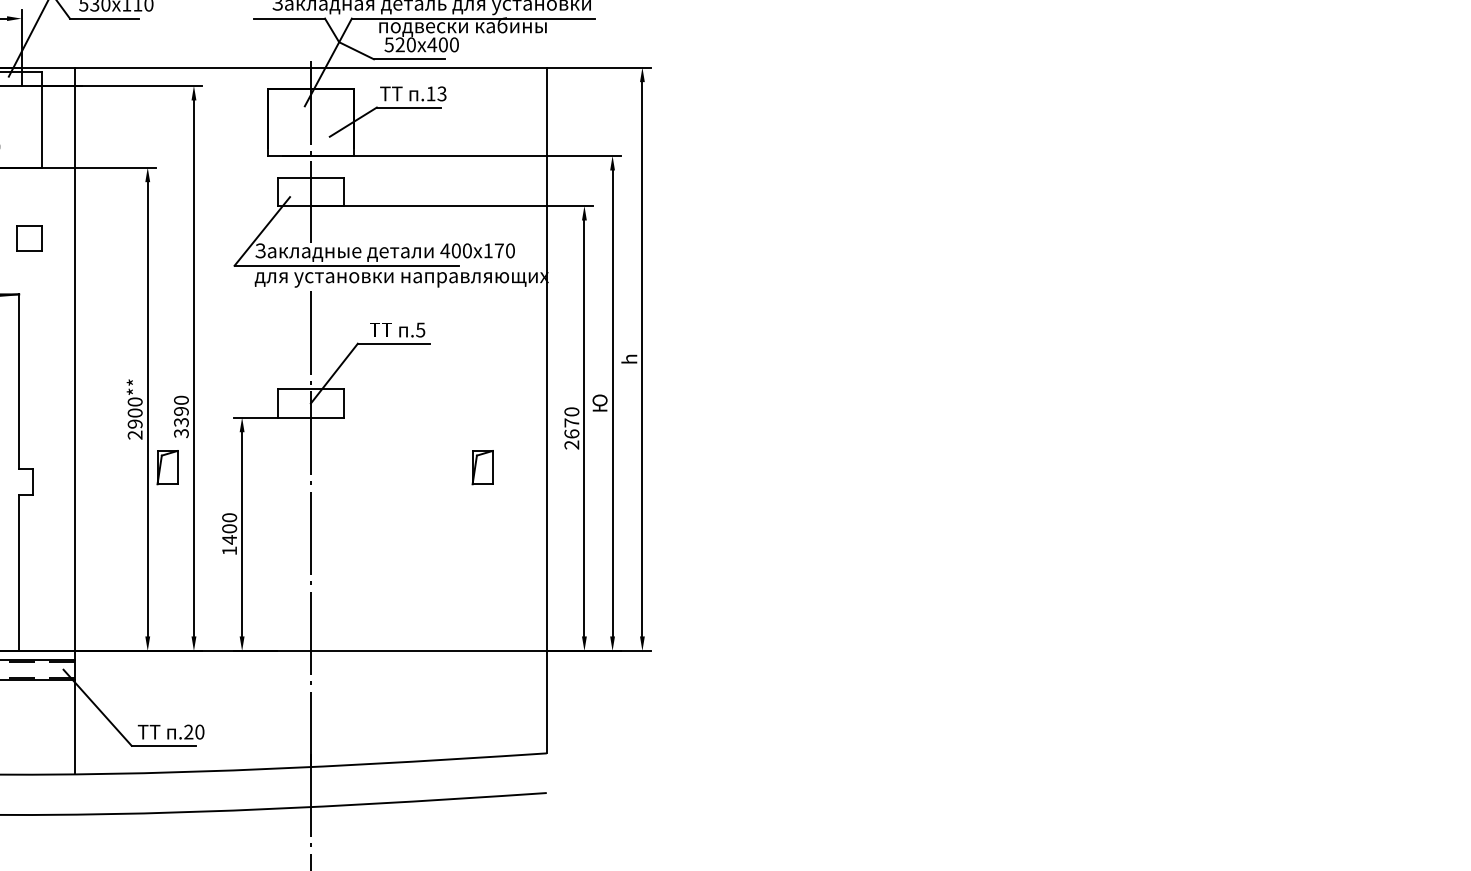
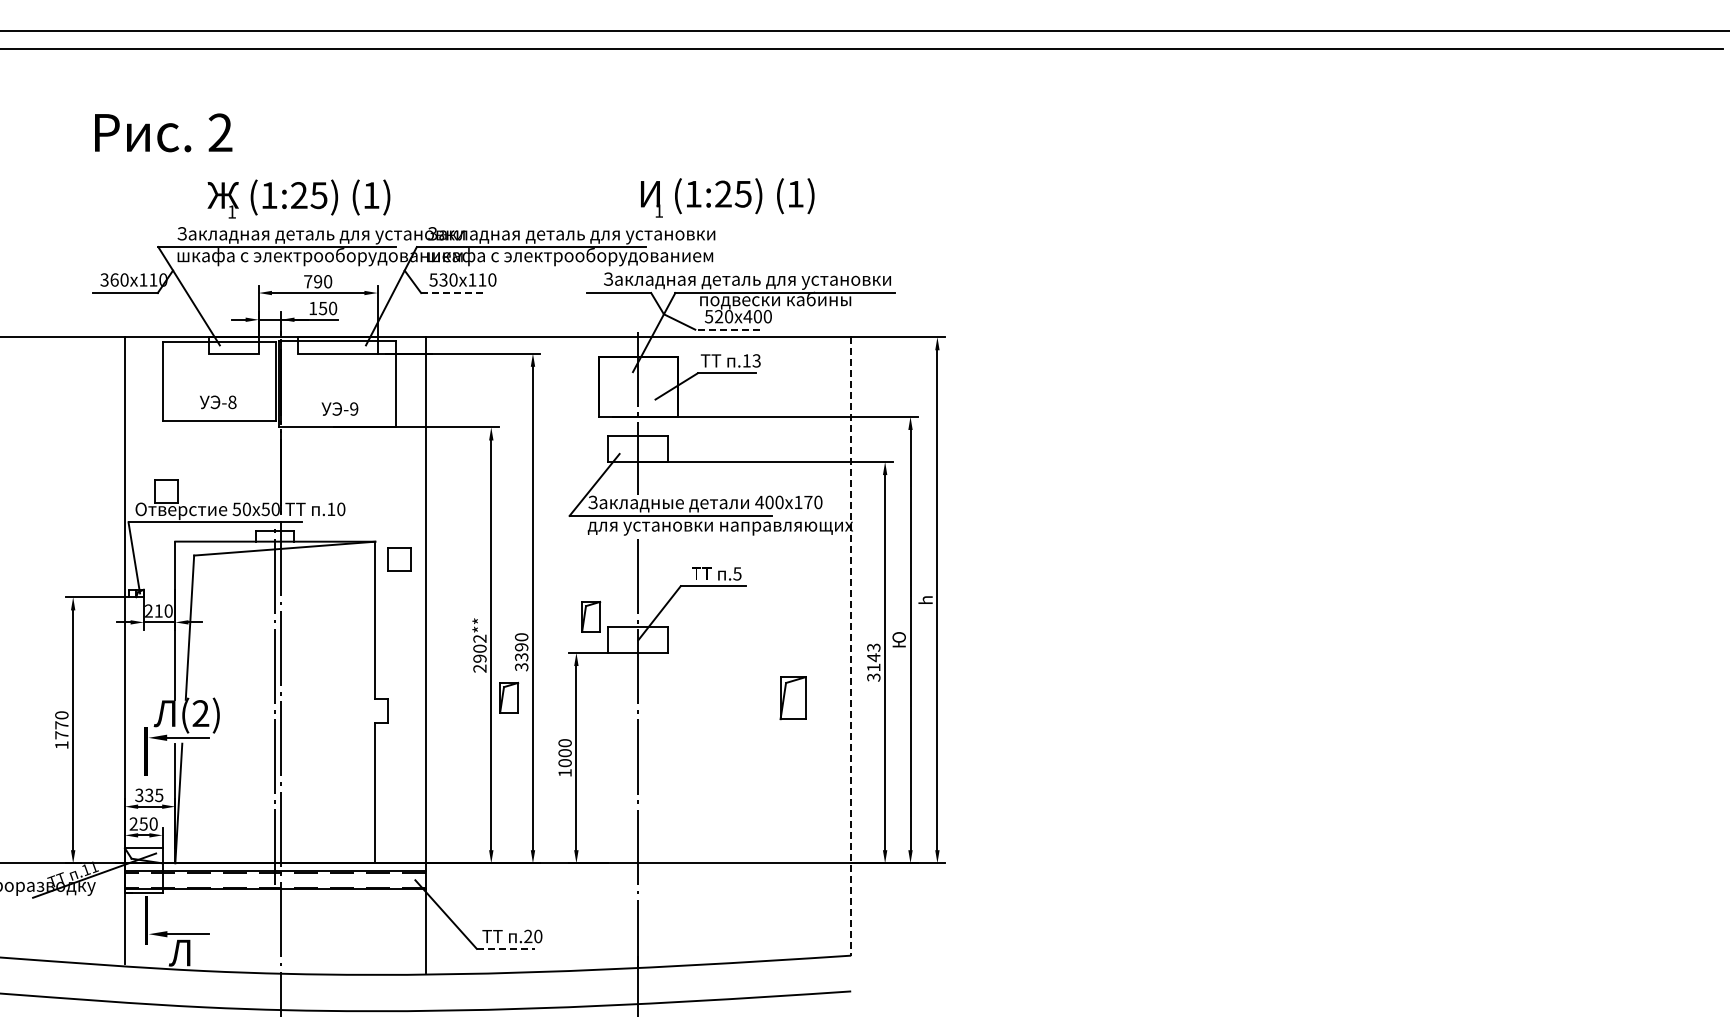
line: (104, 19) -> (452, 293), solid -> dashed
line: (409, 59) -> (727, 329), solid -> dashed
part: (29, 238) -> (399, 559), moved
part: (258, 377) -> (591, 616), added
text: (134, 401) -> (479, 638), 2900** -> 2902**
line: (547, 410) -> (851, 646), solid -> dashed
text: (571, 428) -> (873, 662), 2670 -> 3143
part: (482, 467) -> (793, 697), size x1.4
text: (228, 539) -> (564, 762), 1400 -> 1000
line: (164, 745) -> (506, 948), solid -> dashed

